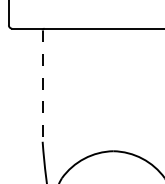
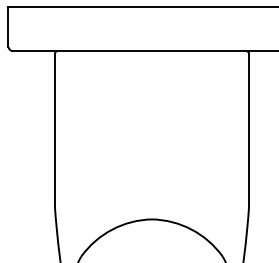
line: (42, 86) -> (54, 130), dashed -> solid

